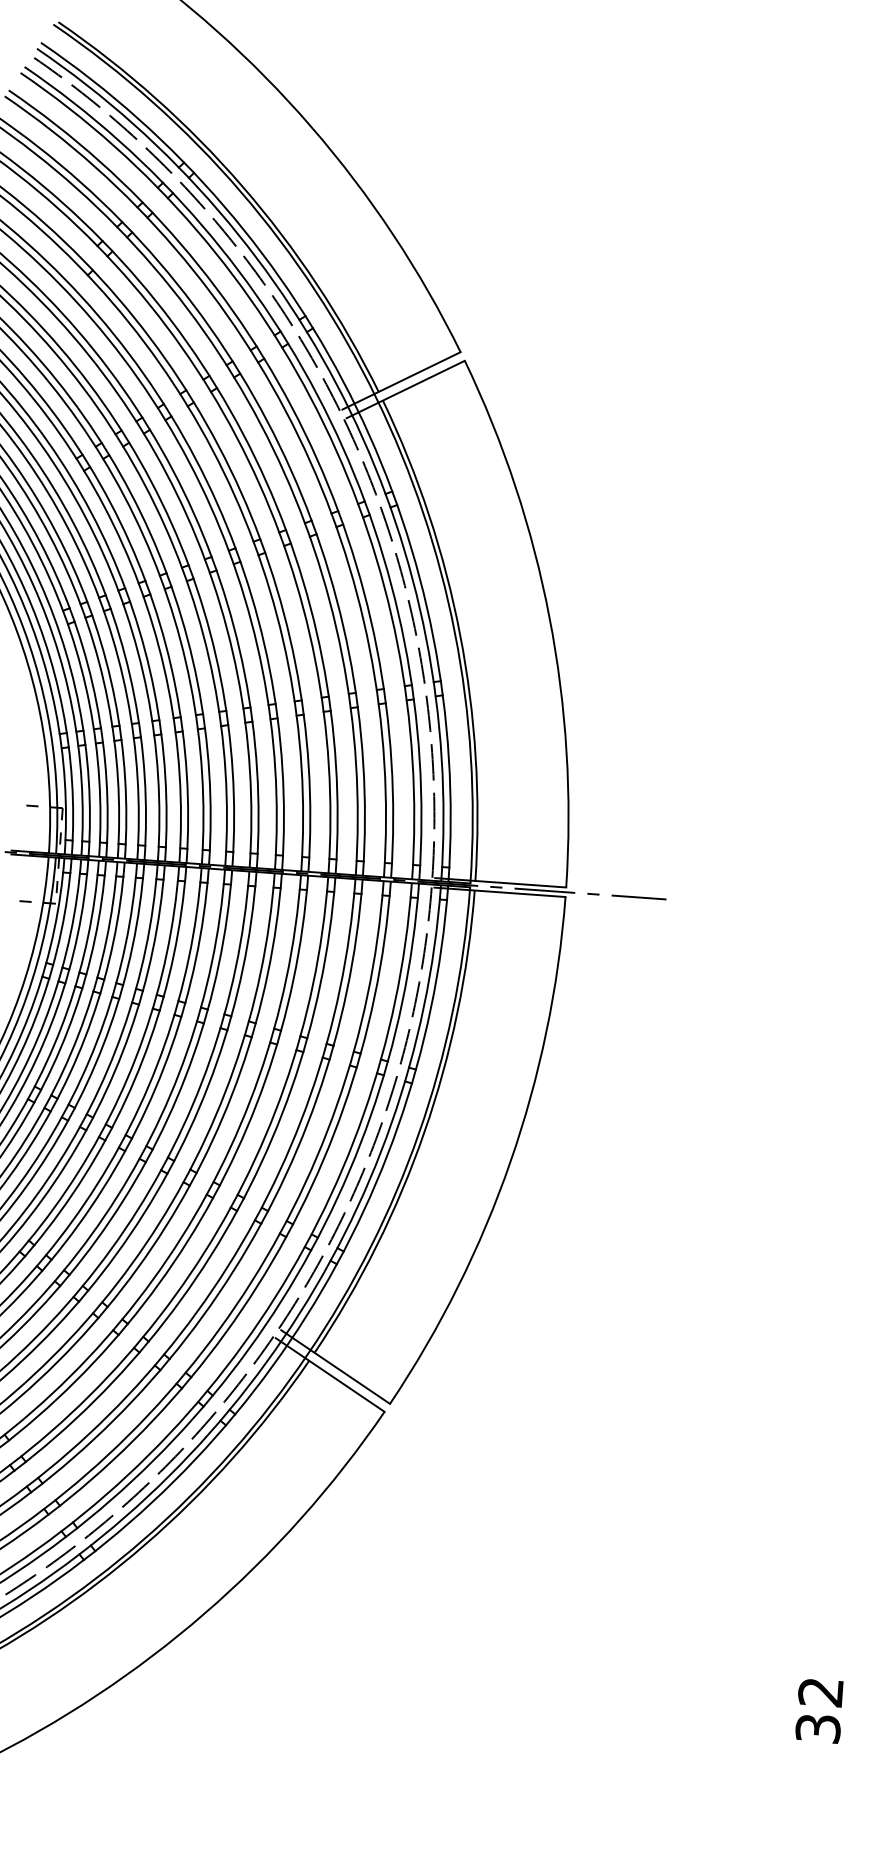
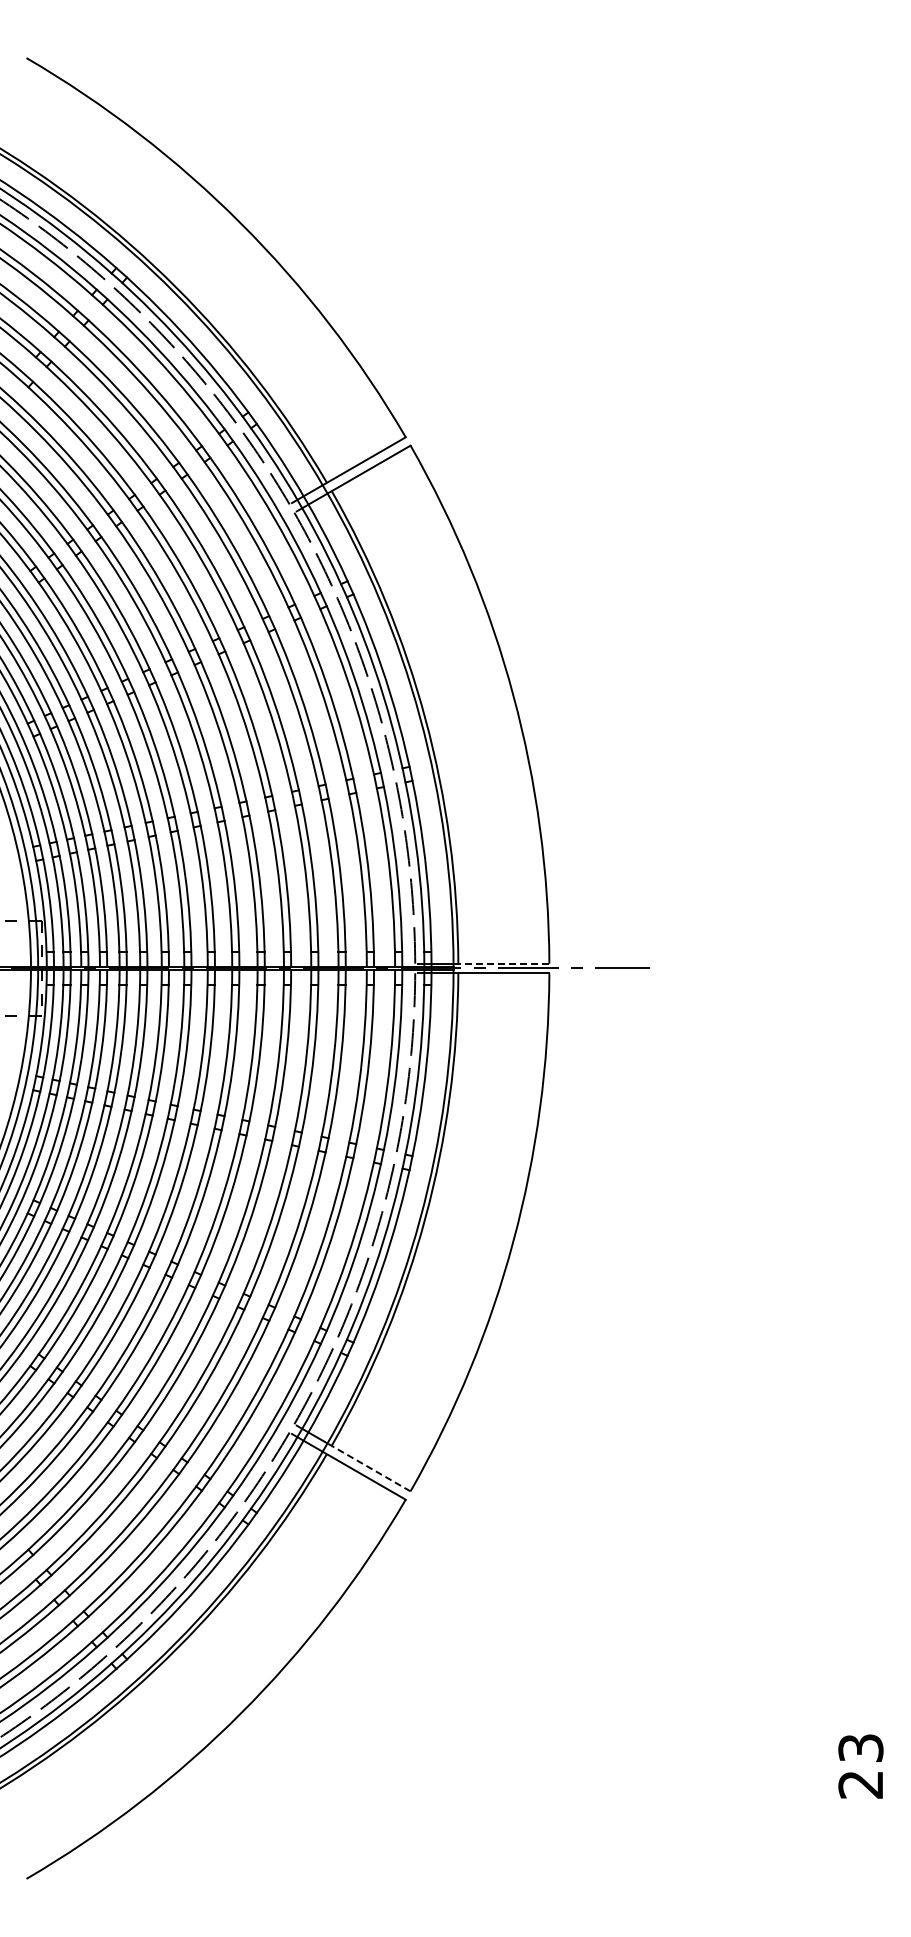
line: (518, 883) -> (501, 963), solid -> dashed
line: (350, 1377) -> (369, 1467), solid -> dashed
text: (819, 1710) -> (860, 1766), 32 -> 23

